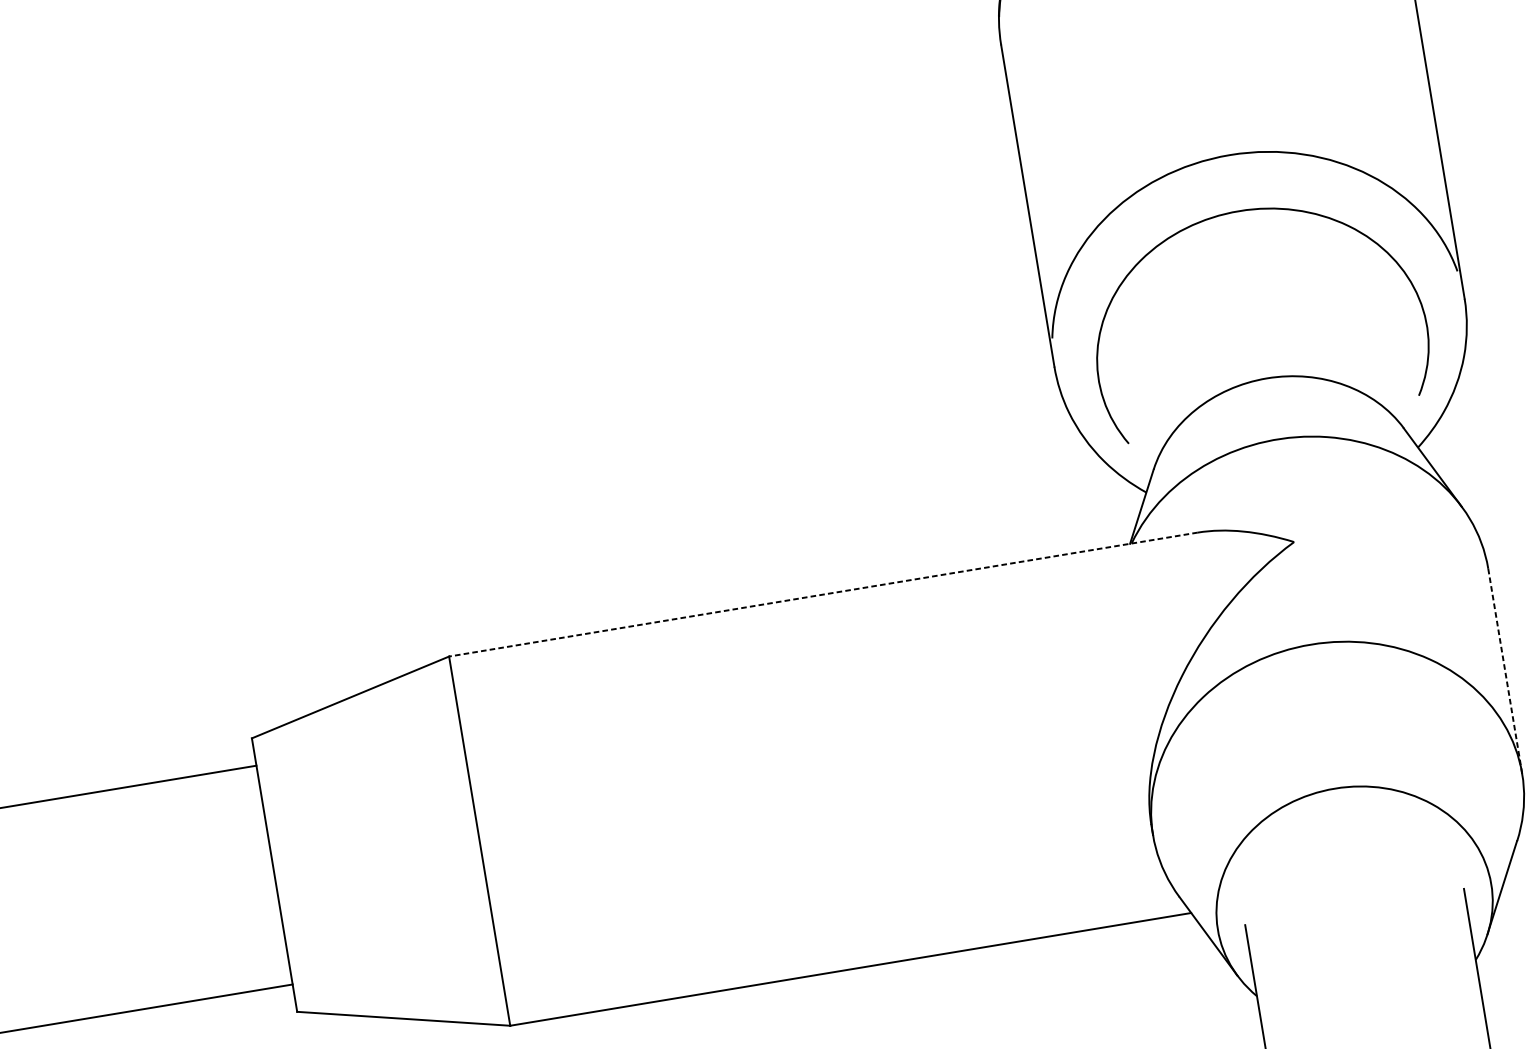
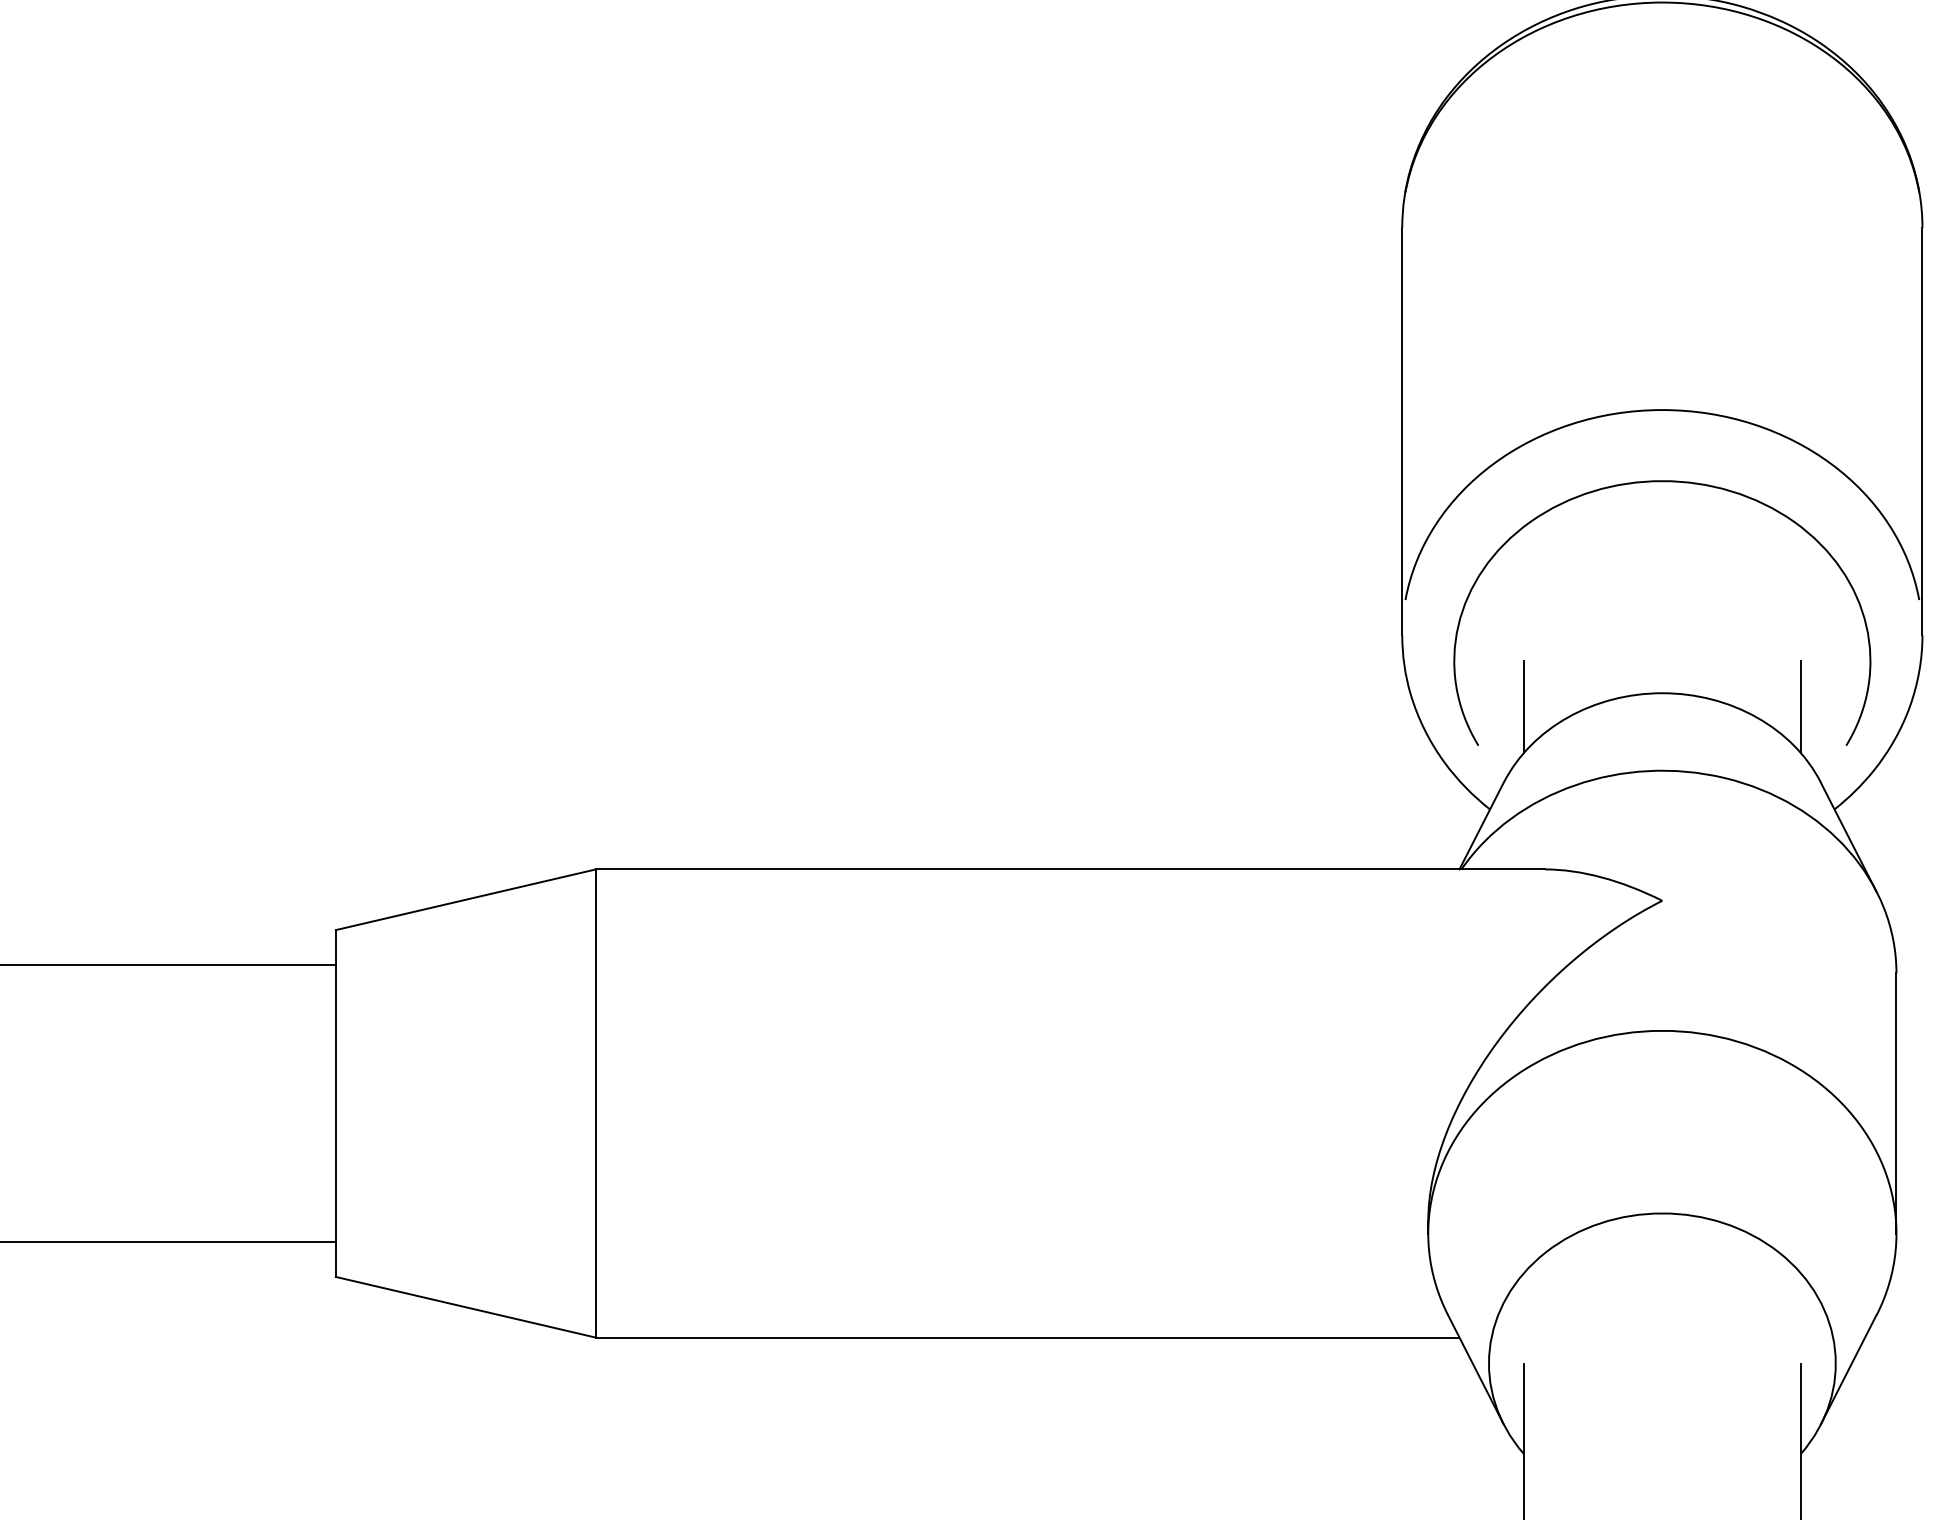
line: (1378, 371) -> (1801, 707), added
line: (1159, 407) -> (1523, 707), added
line: (823, 594) -> (1070, 869), dashed -> solid
line: (1505, 672) -> (1896, 1104), dashed -> solid

